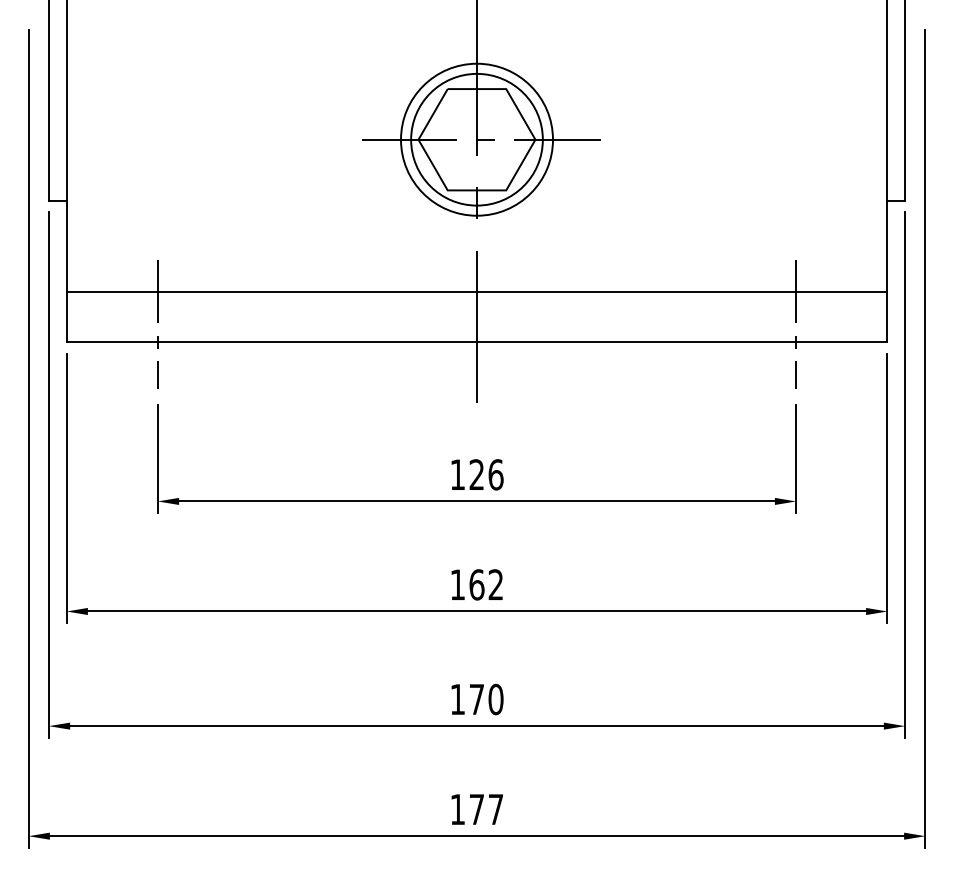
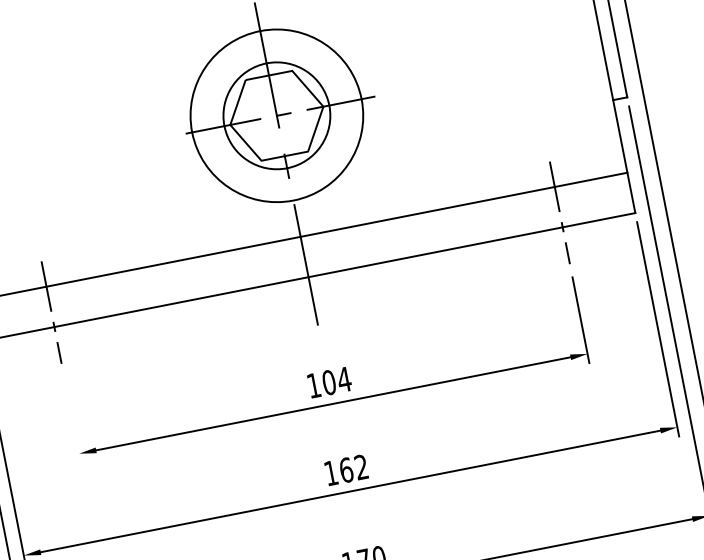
circle: (477, 139) -> (277, 115), size x1.4
line: (157, 458) -> (72, 419), removed
text: (486, 474) -> (336, 380), 126 -> 104

